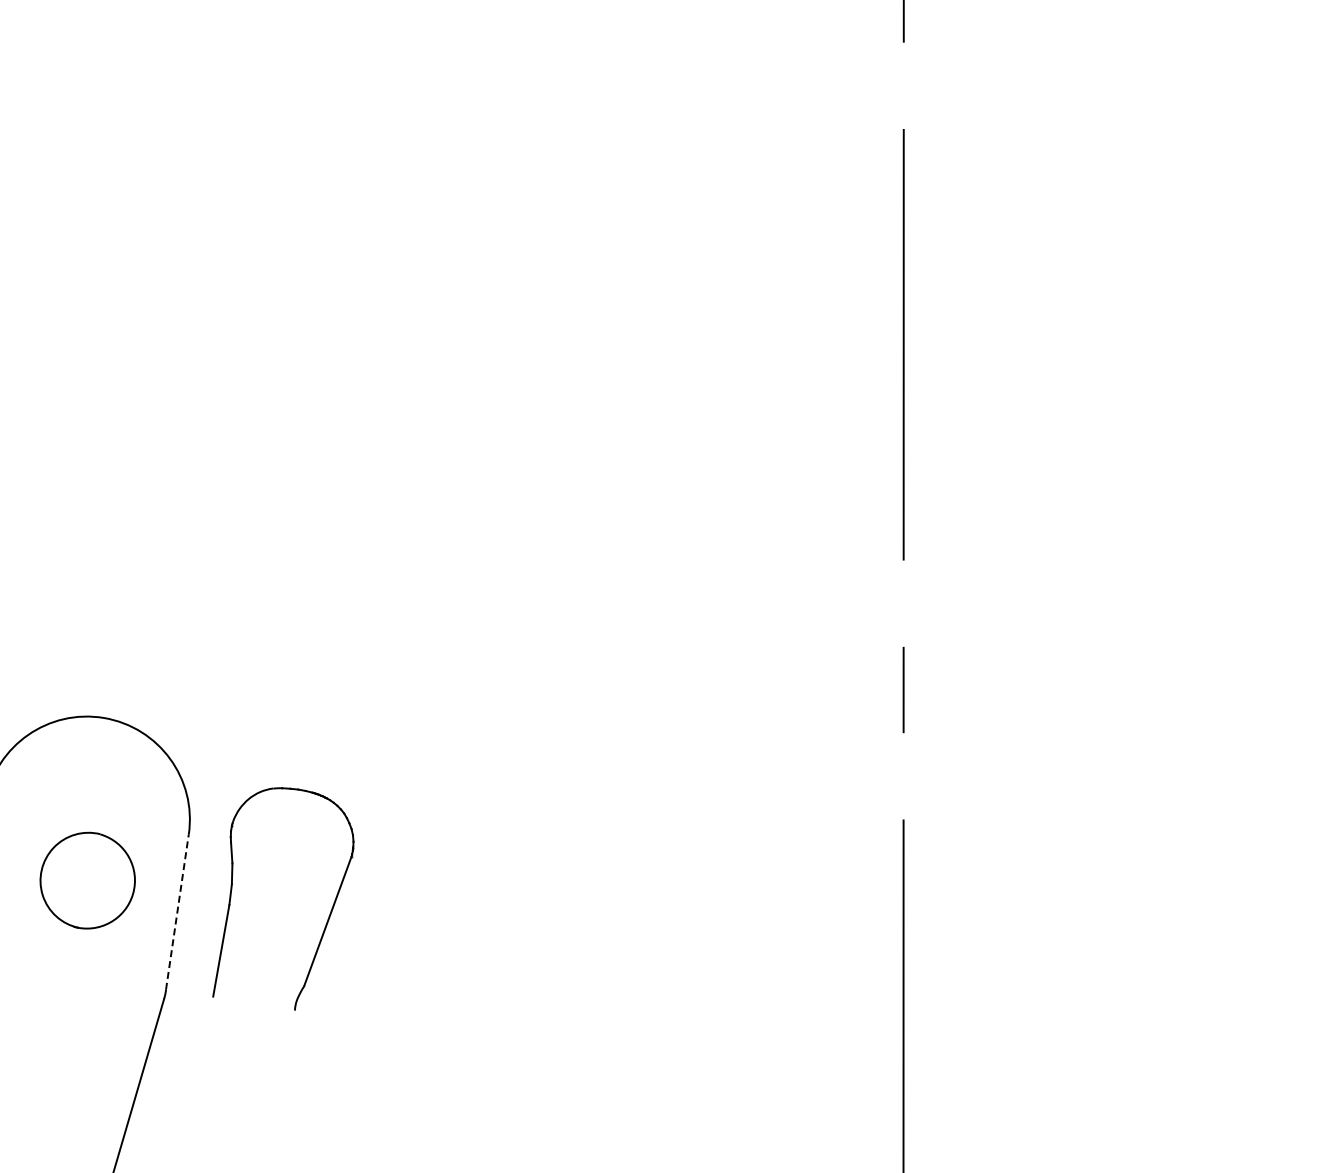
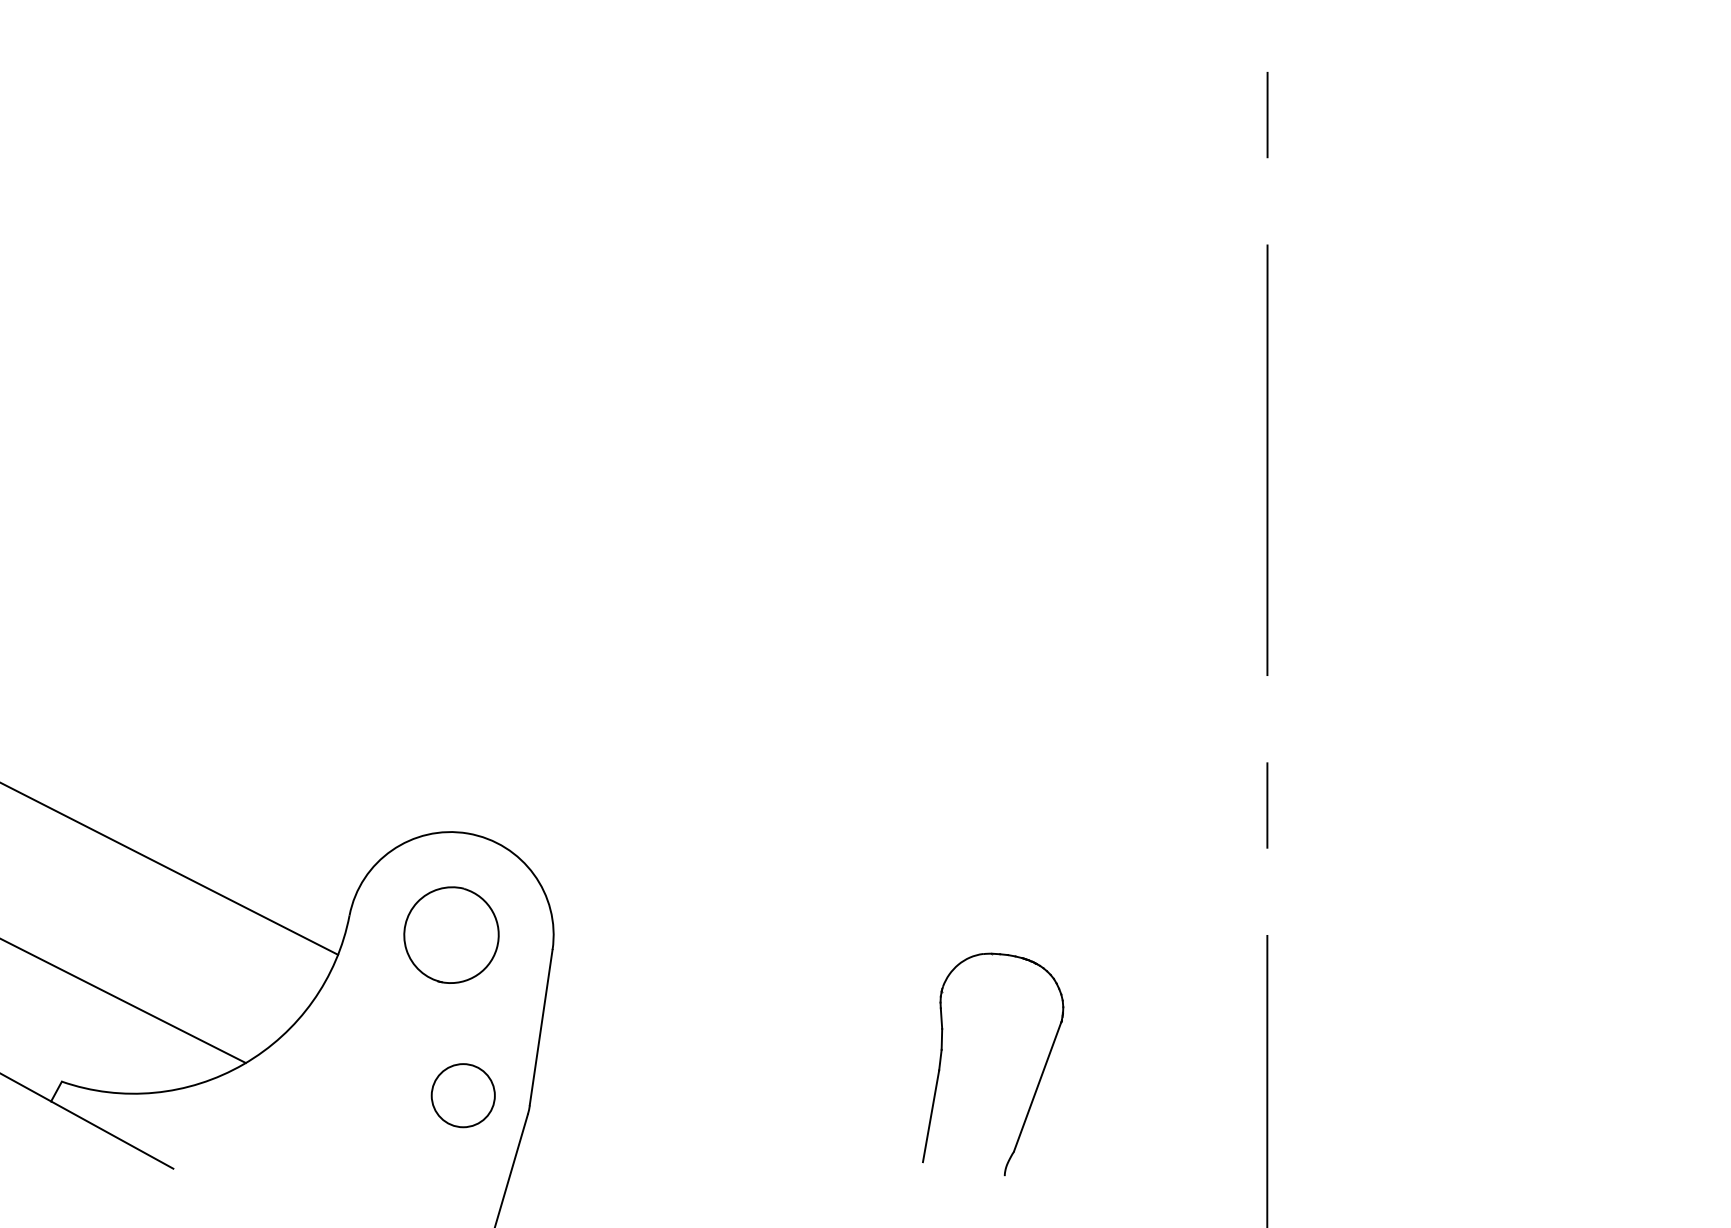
part: (87, 880) -> (451, 934), moved
line: (177, 912) -> (541, 1027), dashed -> solid
part: (327, 918) -> (1037, 1083), moved
circle: (98, 980) -> (462, 1095), added

